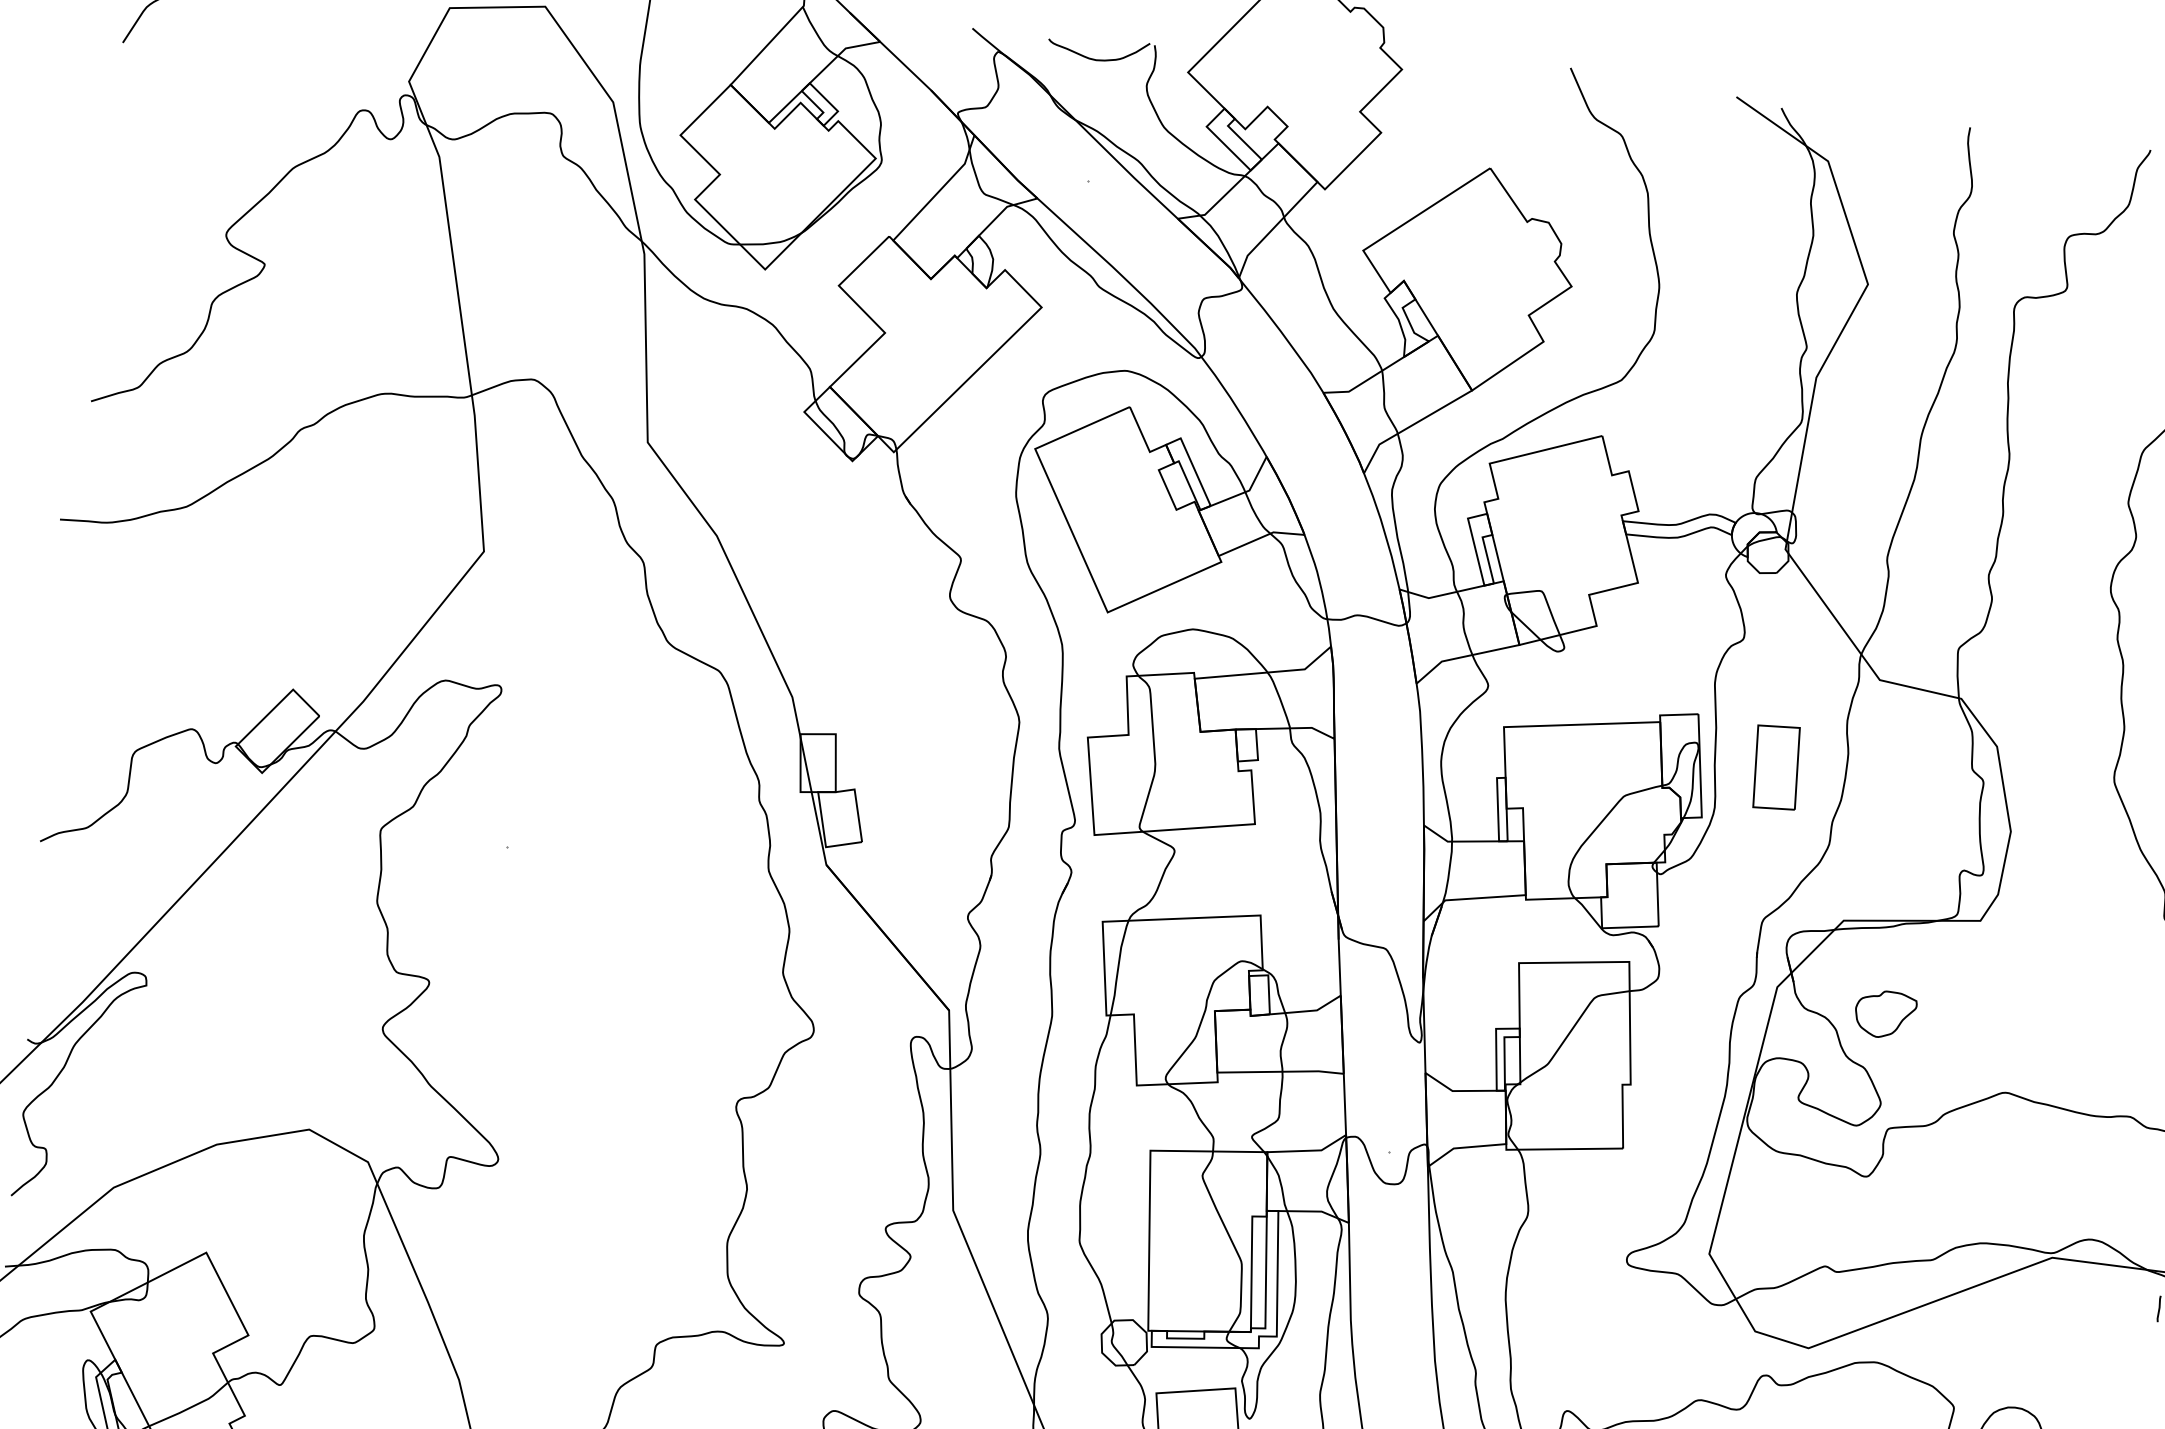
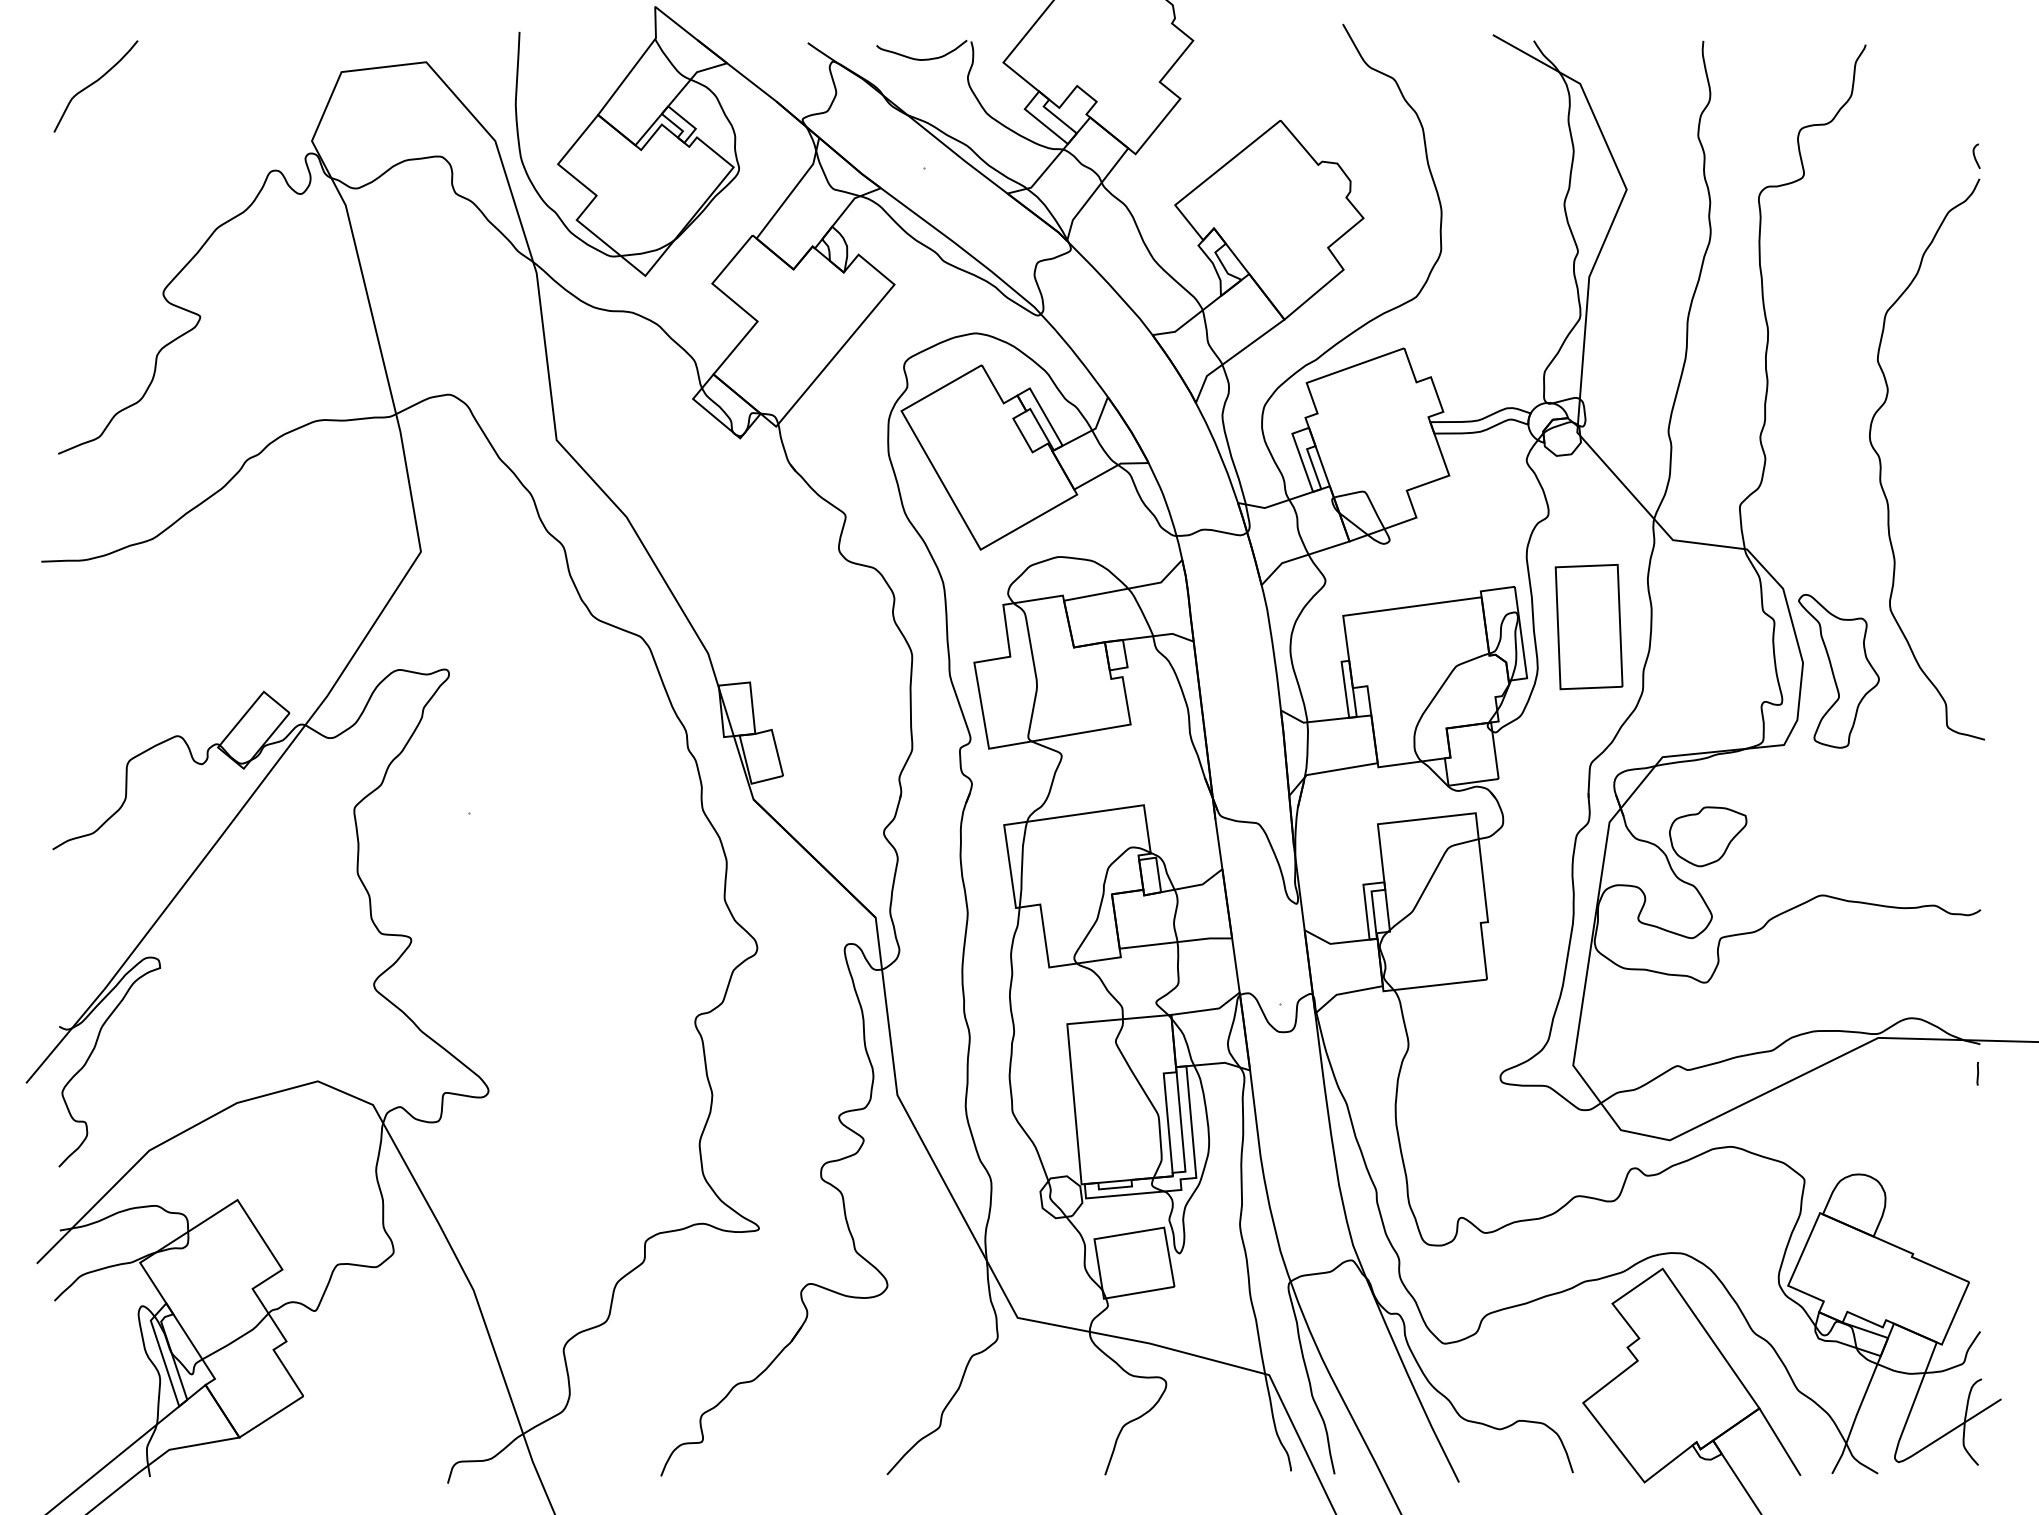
part: (1775, 767) -> (1588, 627), size x1.67
part: (2049, 845) -> (1838, 671), added
part: (1885, 1014) -> (1708, 836), size x1.43

